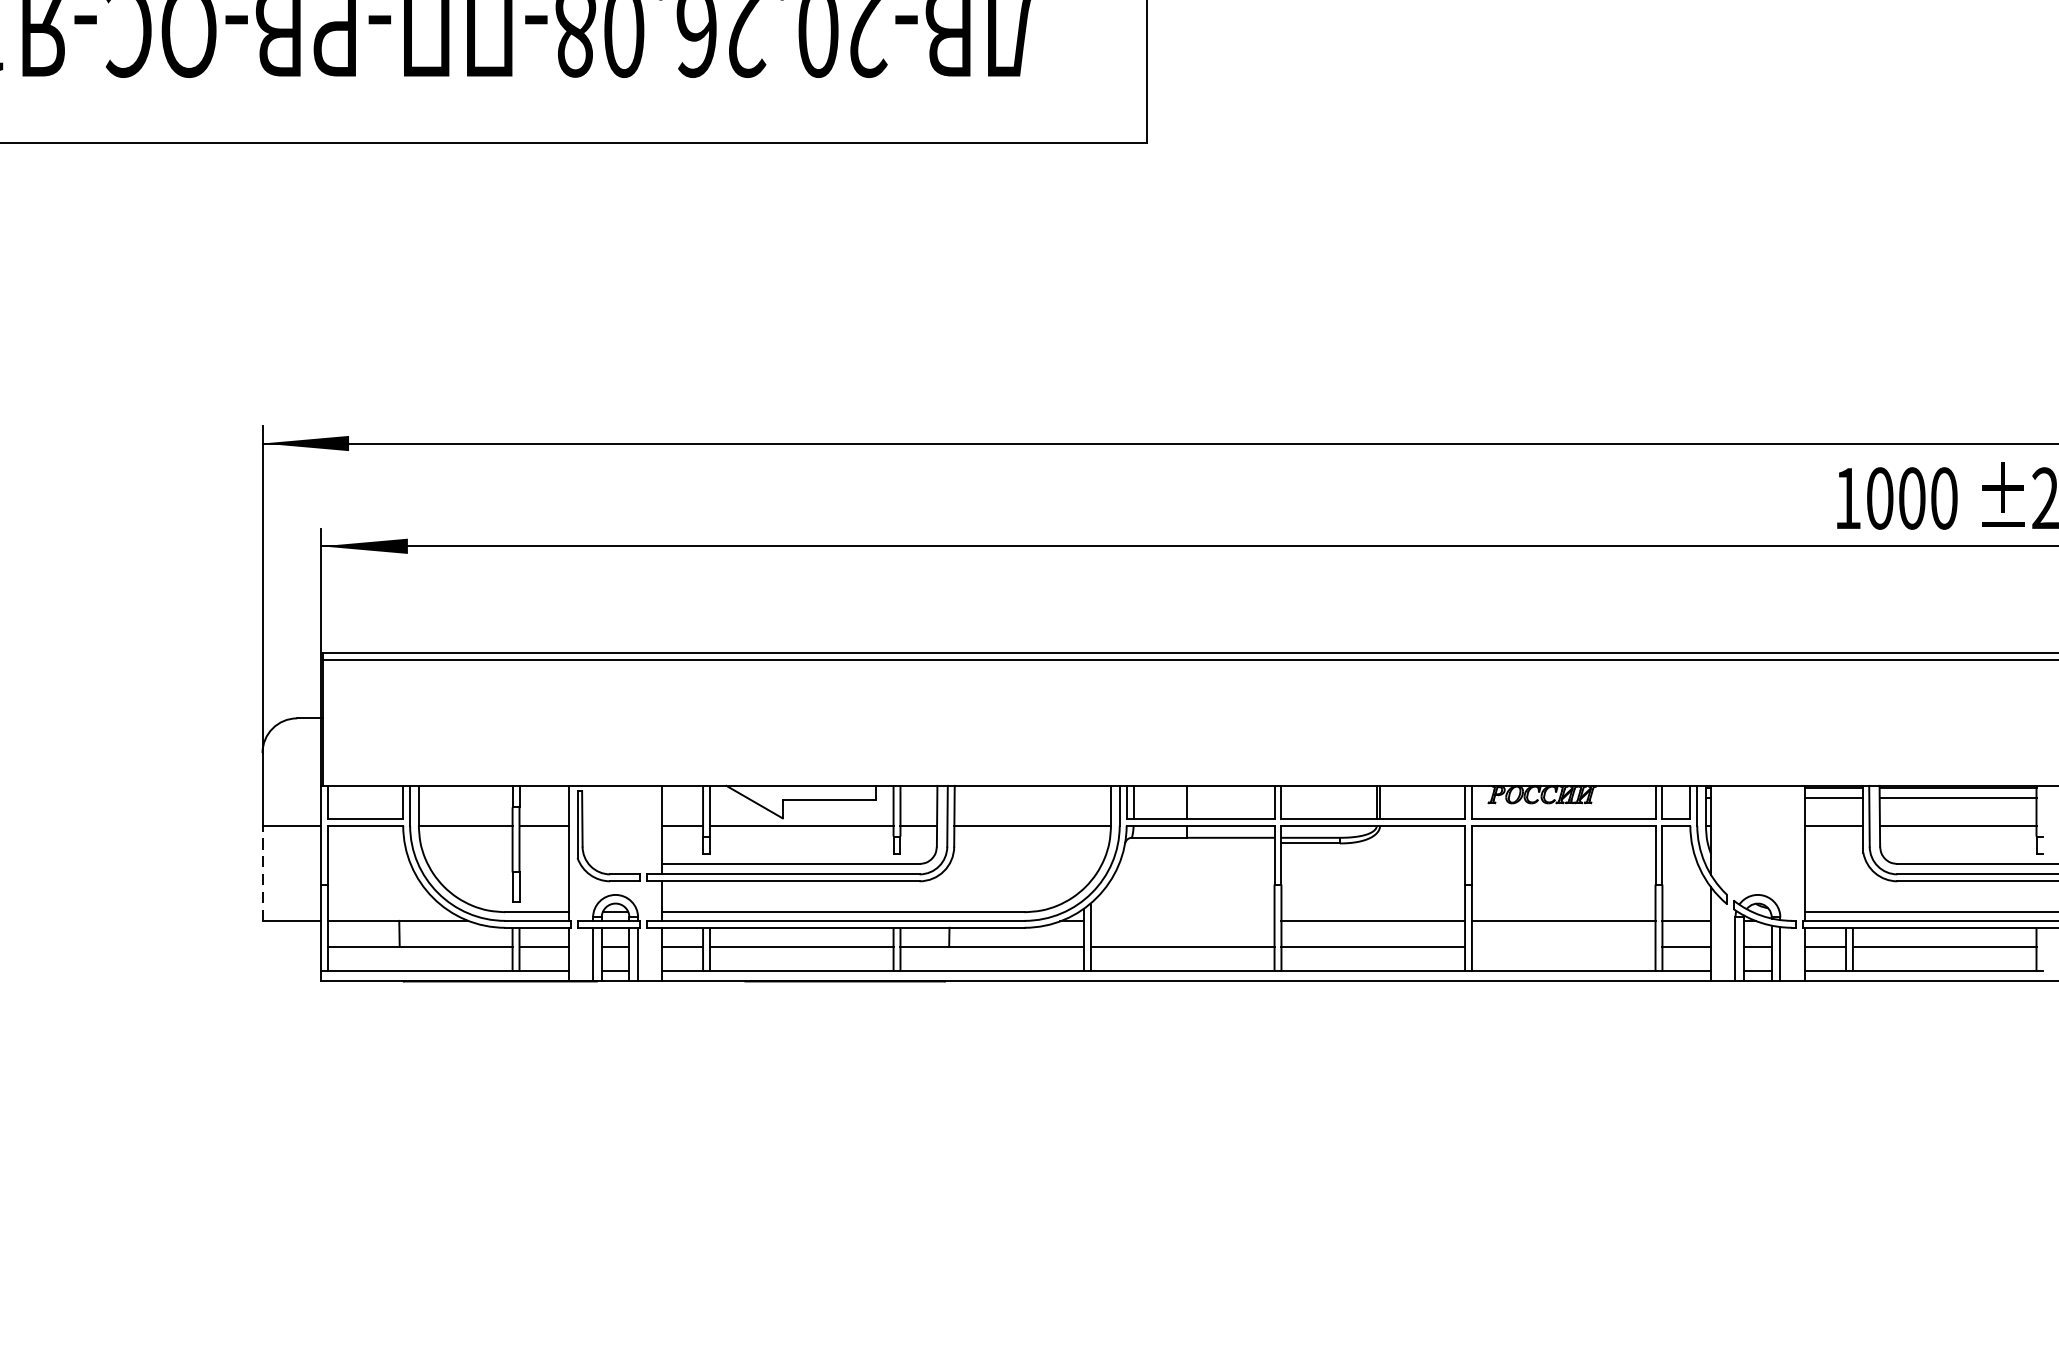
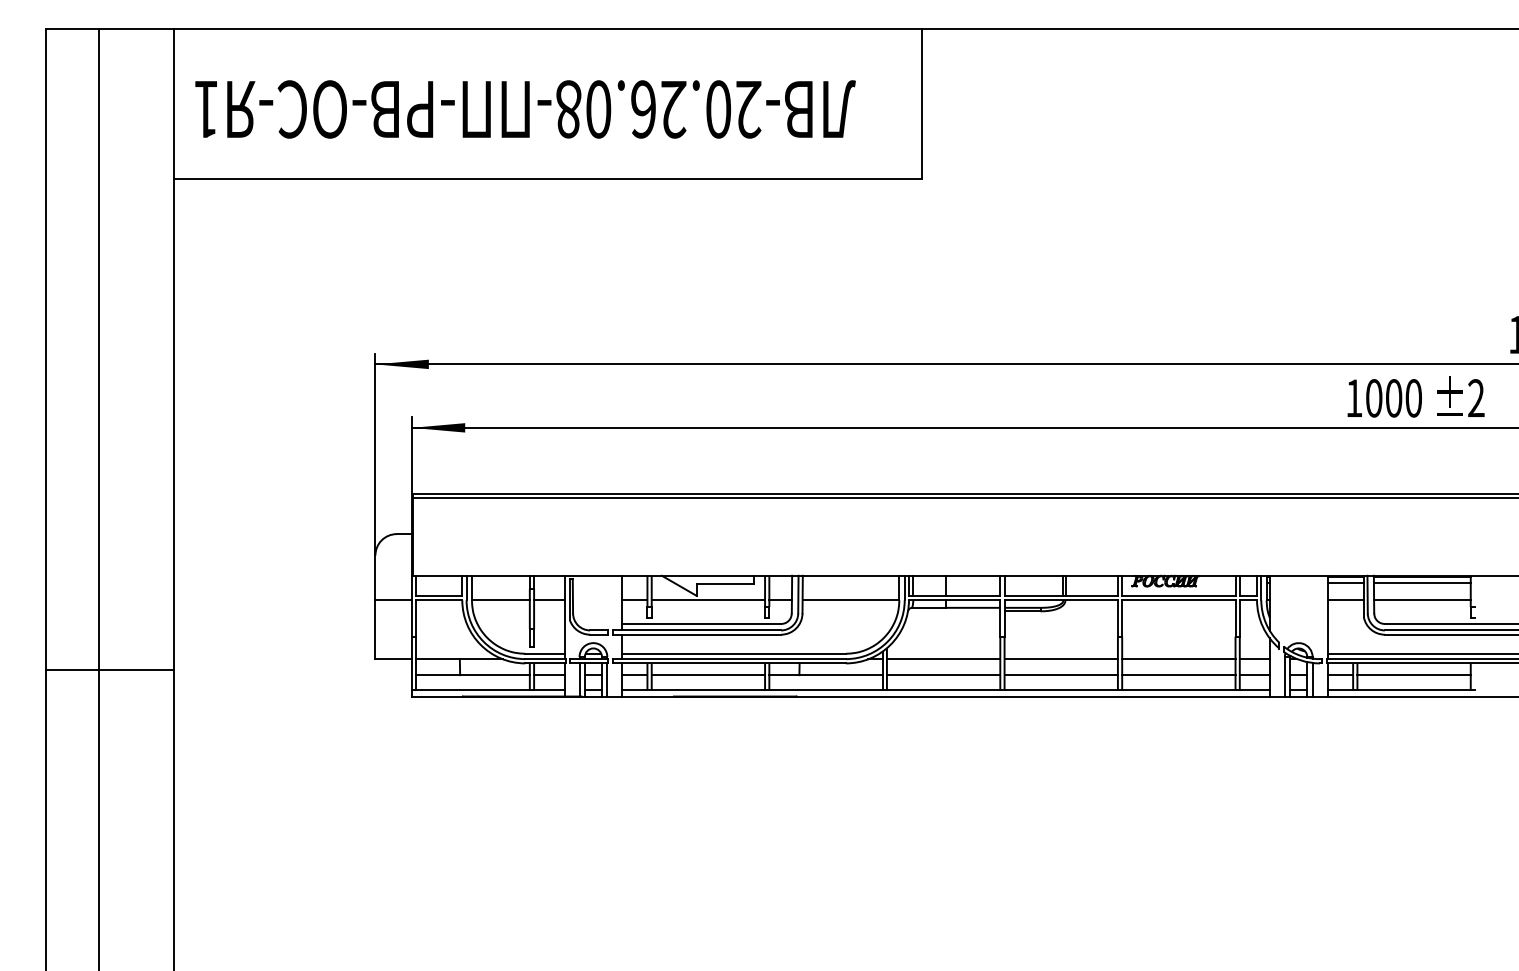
line: (262, 872) -> (375, 629), dashed -> solid
line: (1182, 921) -> (943, 659), added
line: (1563, 947) -> (1178, 675), added

